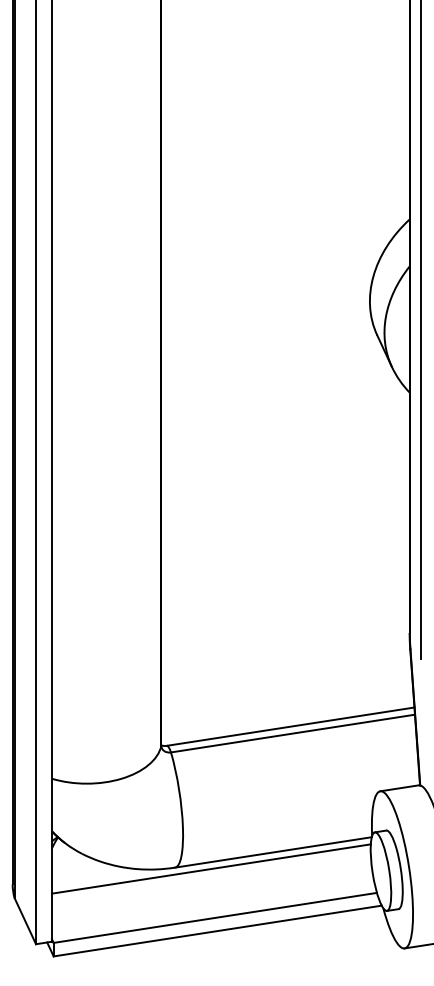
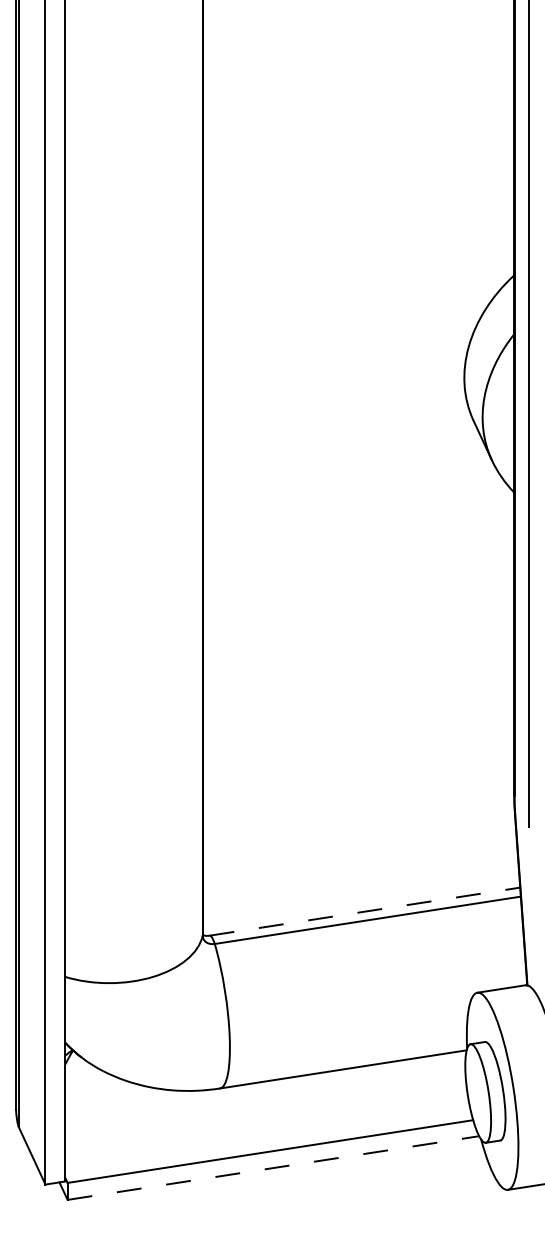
line: (291, 726) -> (365, 911), solid -> dashed
line: (211, 869) -> (265, 1090), removed
line: (217, 930) -> (273, 1167), solid -> dashed

